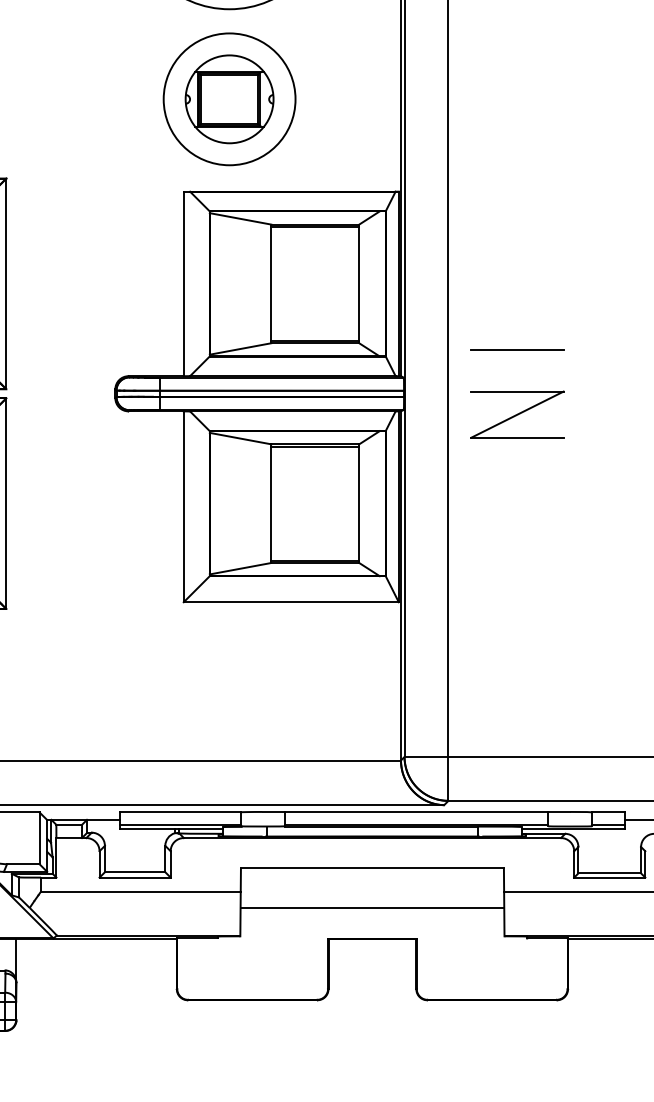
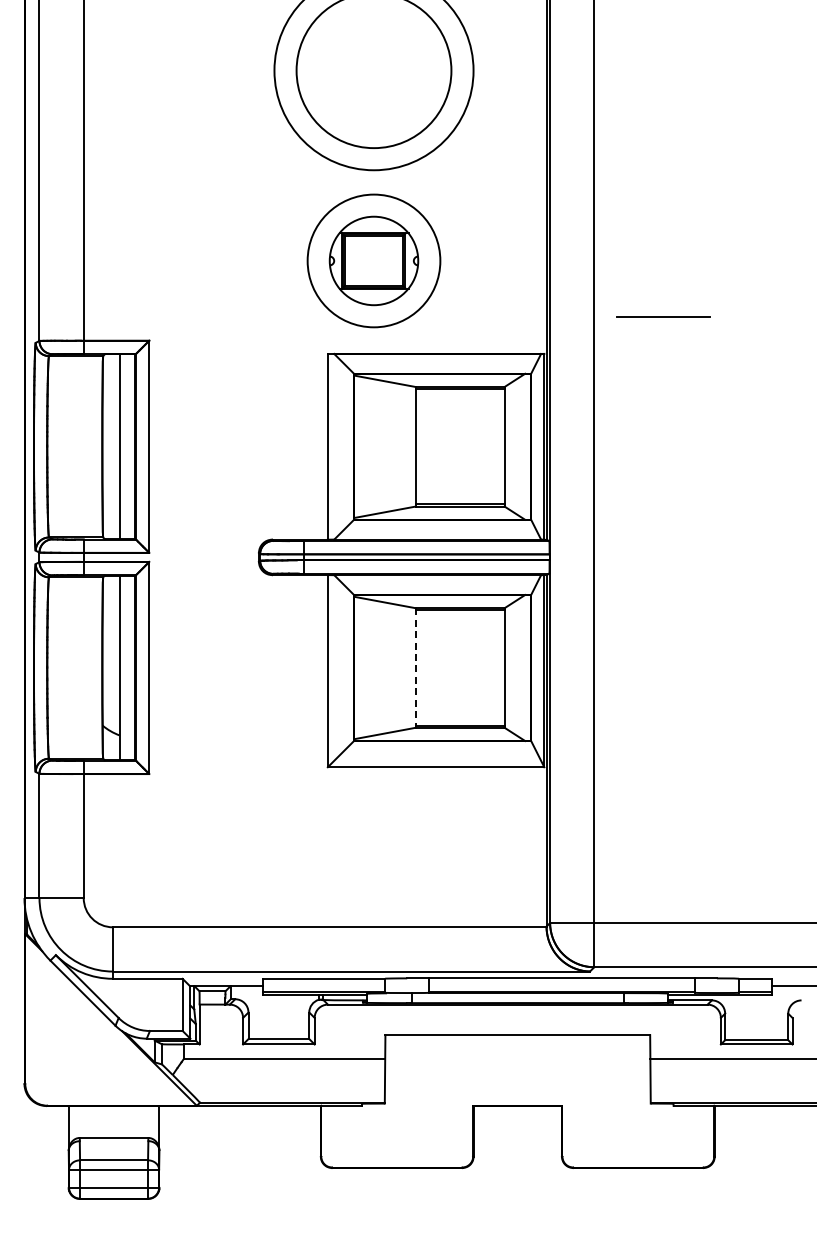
line: (517, 349) -> (663, 316), moved
part: (517, 414) -> (663, 578), removed
line: (271, 504) -> (416, 668), solid -> dashed
line: (372, 908) -> (517, 1075), removed

